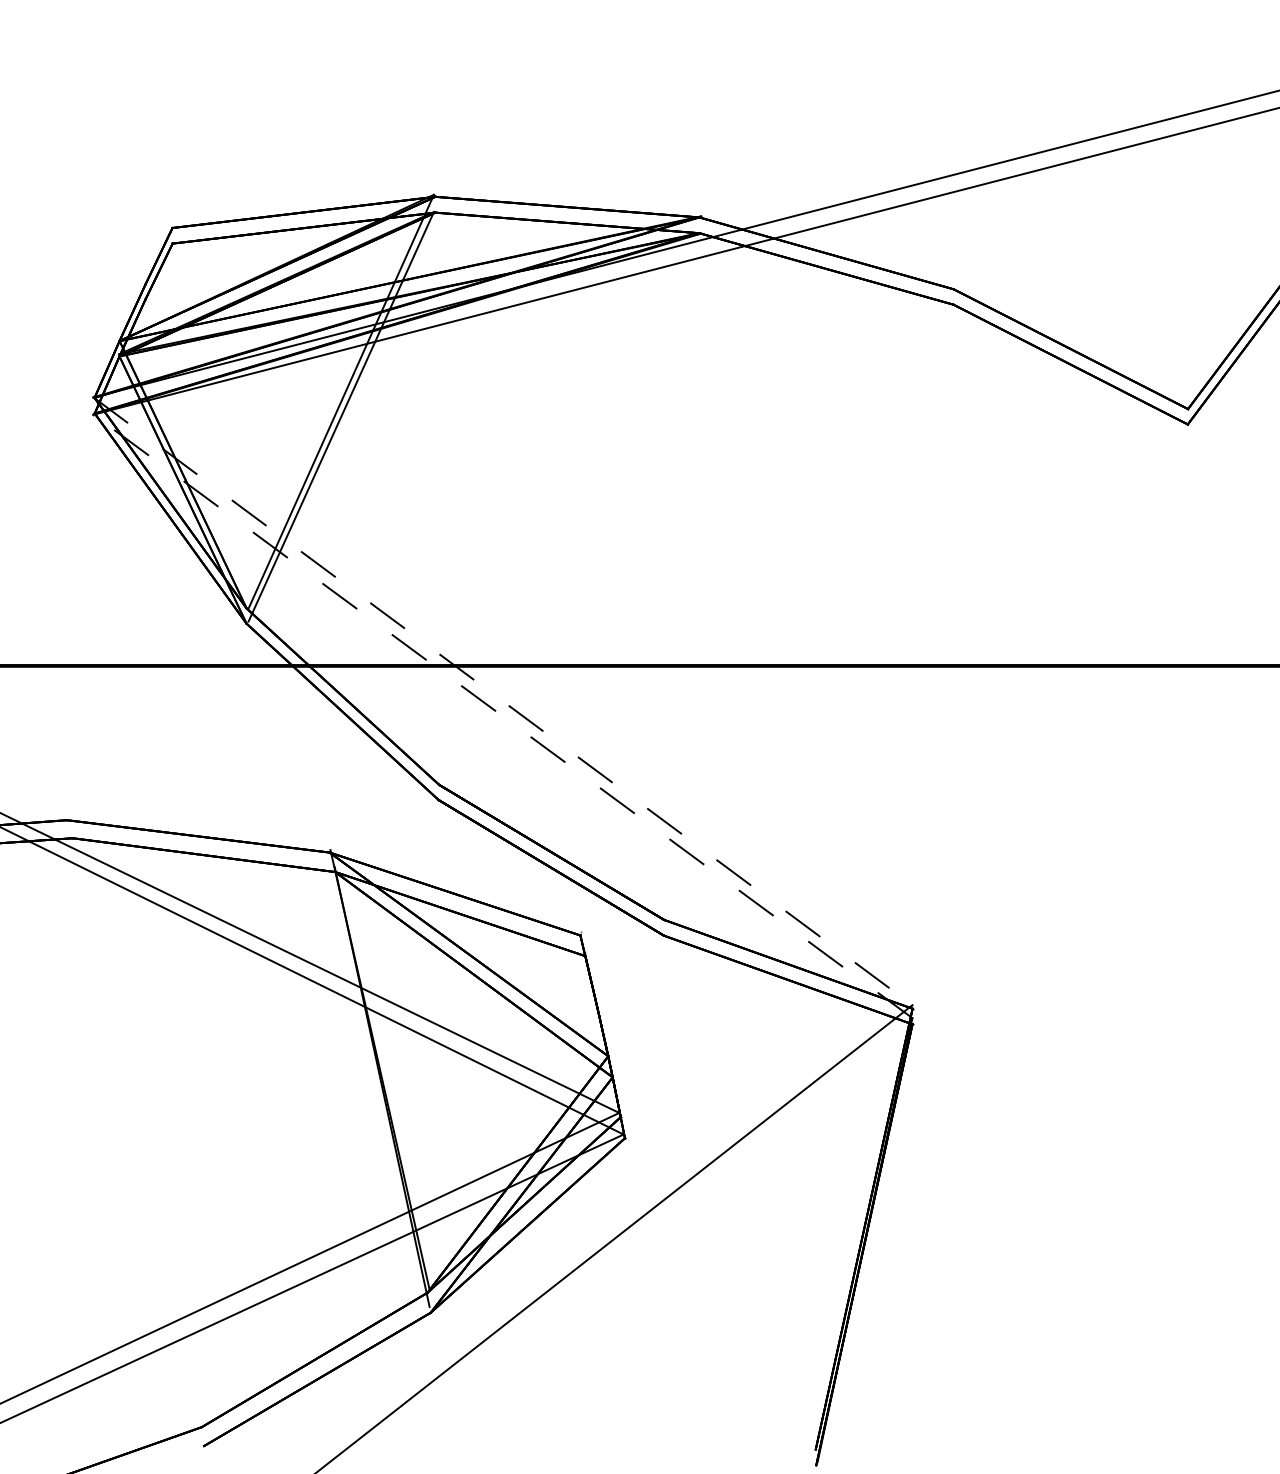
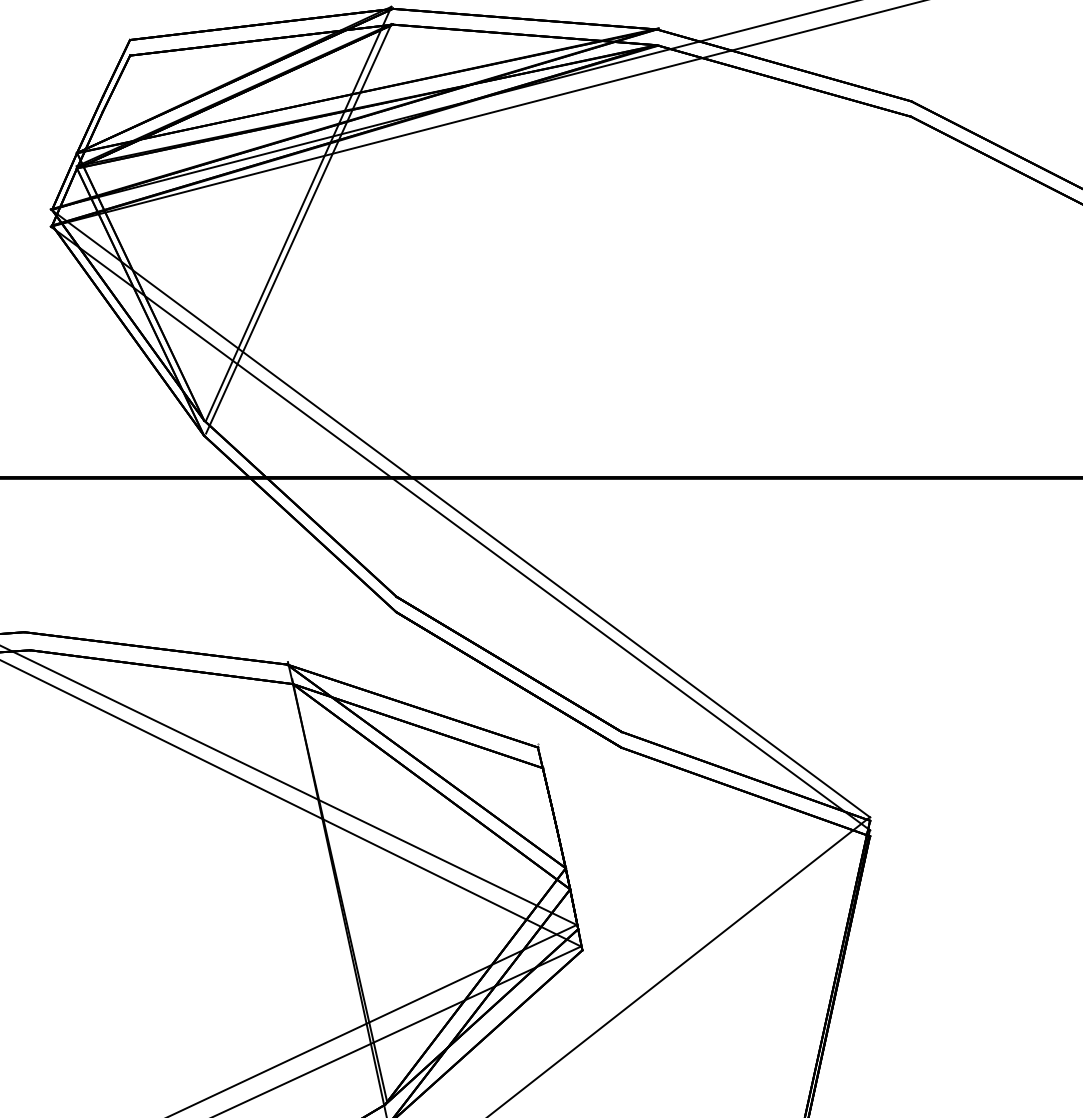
line: (502, 701) -> (460, 513), dashed -> solid
line: (502, 716) -> (460, 528), dashed -> solid

